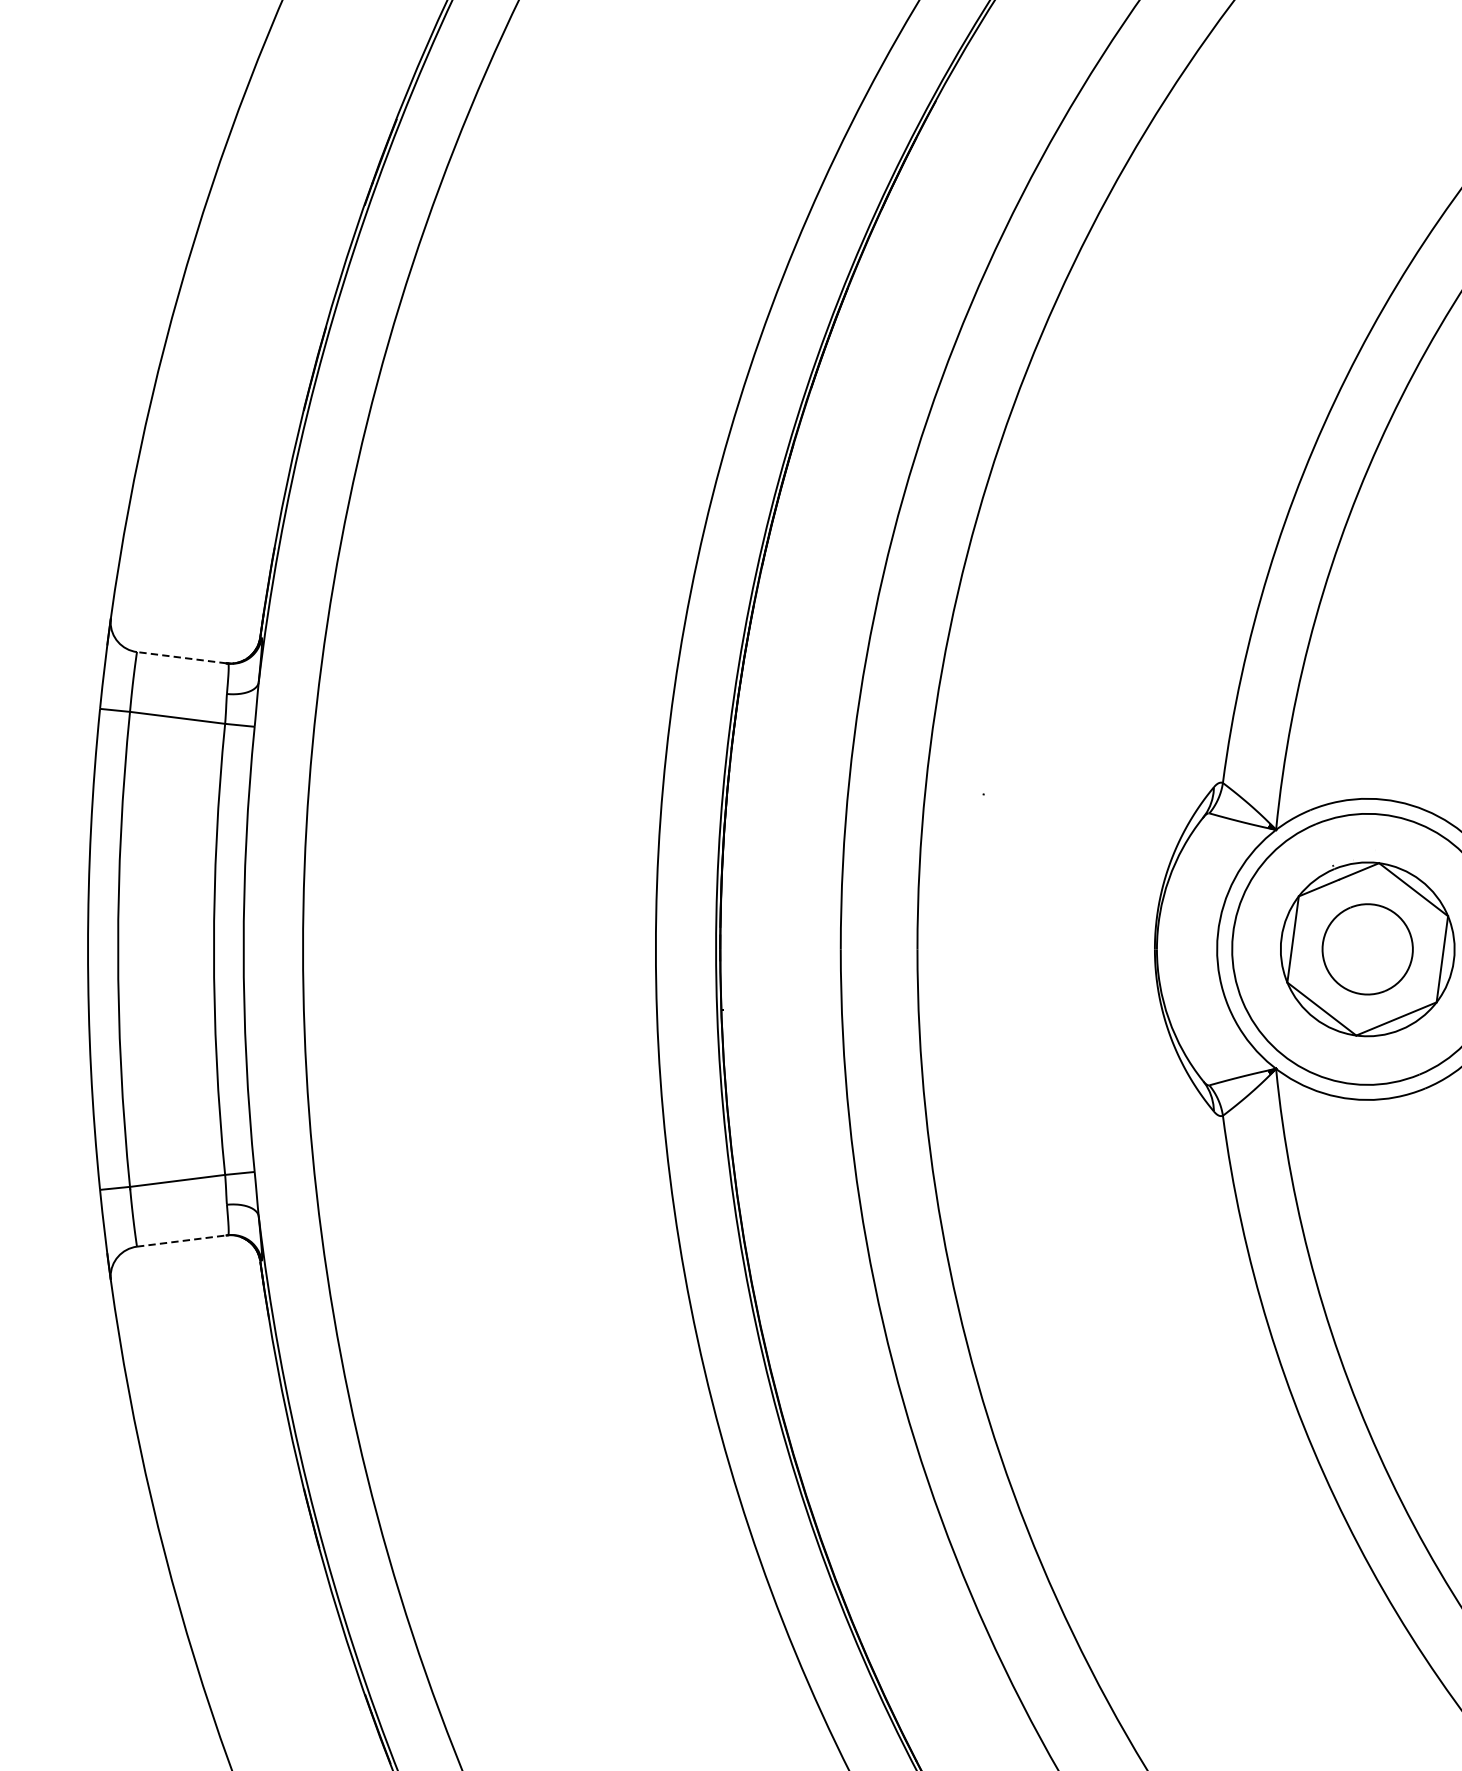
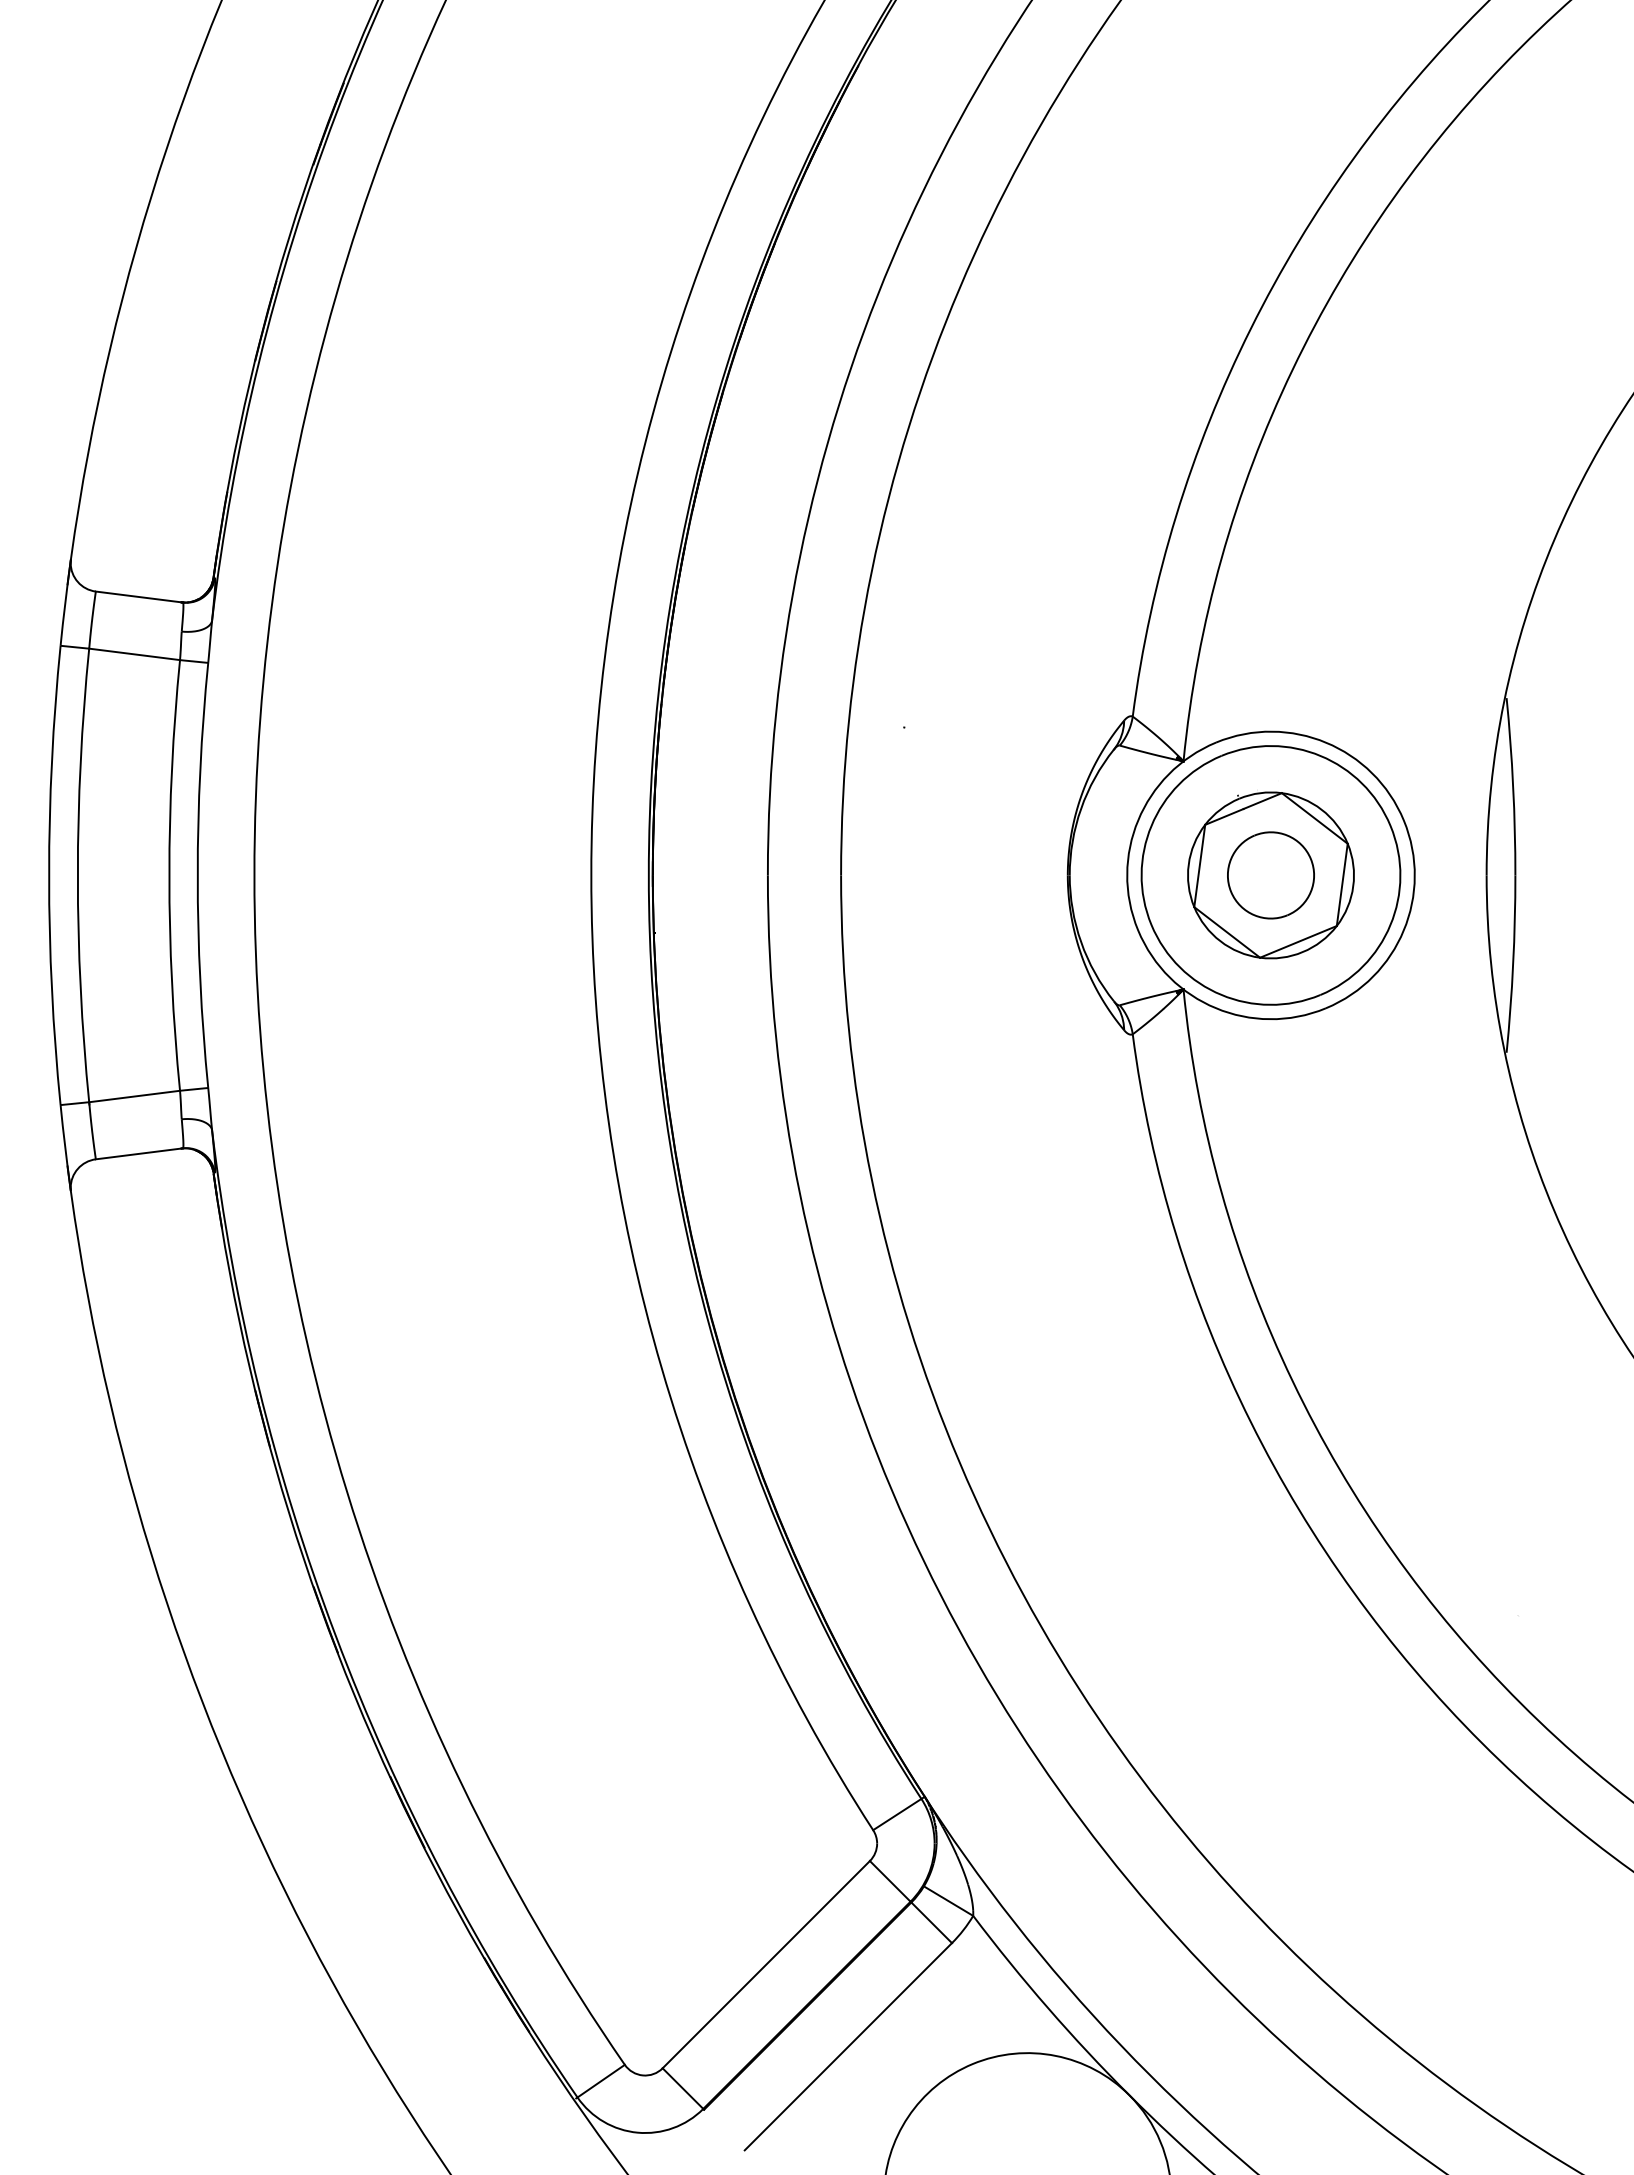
line: (181, 657) -> (138, 596), dashed -> solid
line: (182, 1240) -> (139, 1153), dashed -> solid

